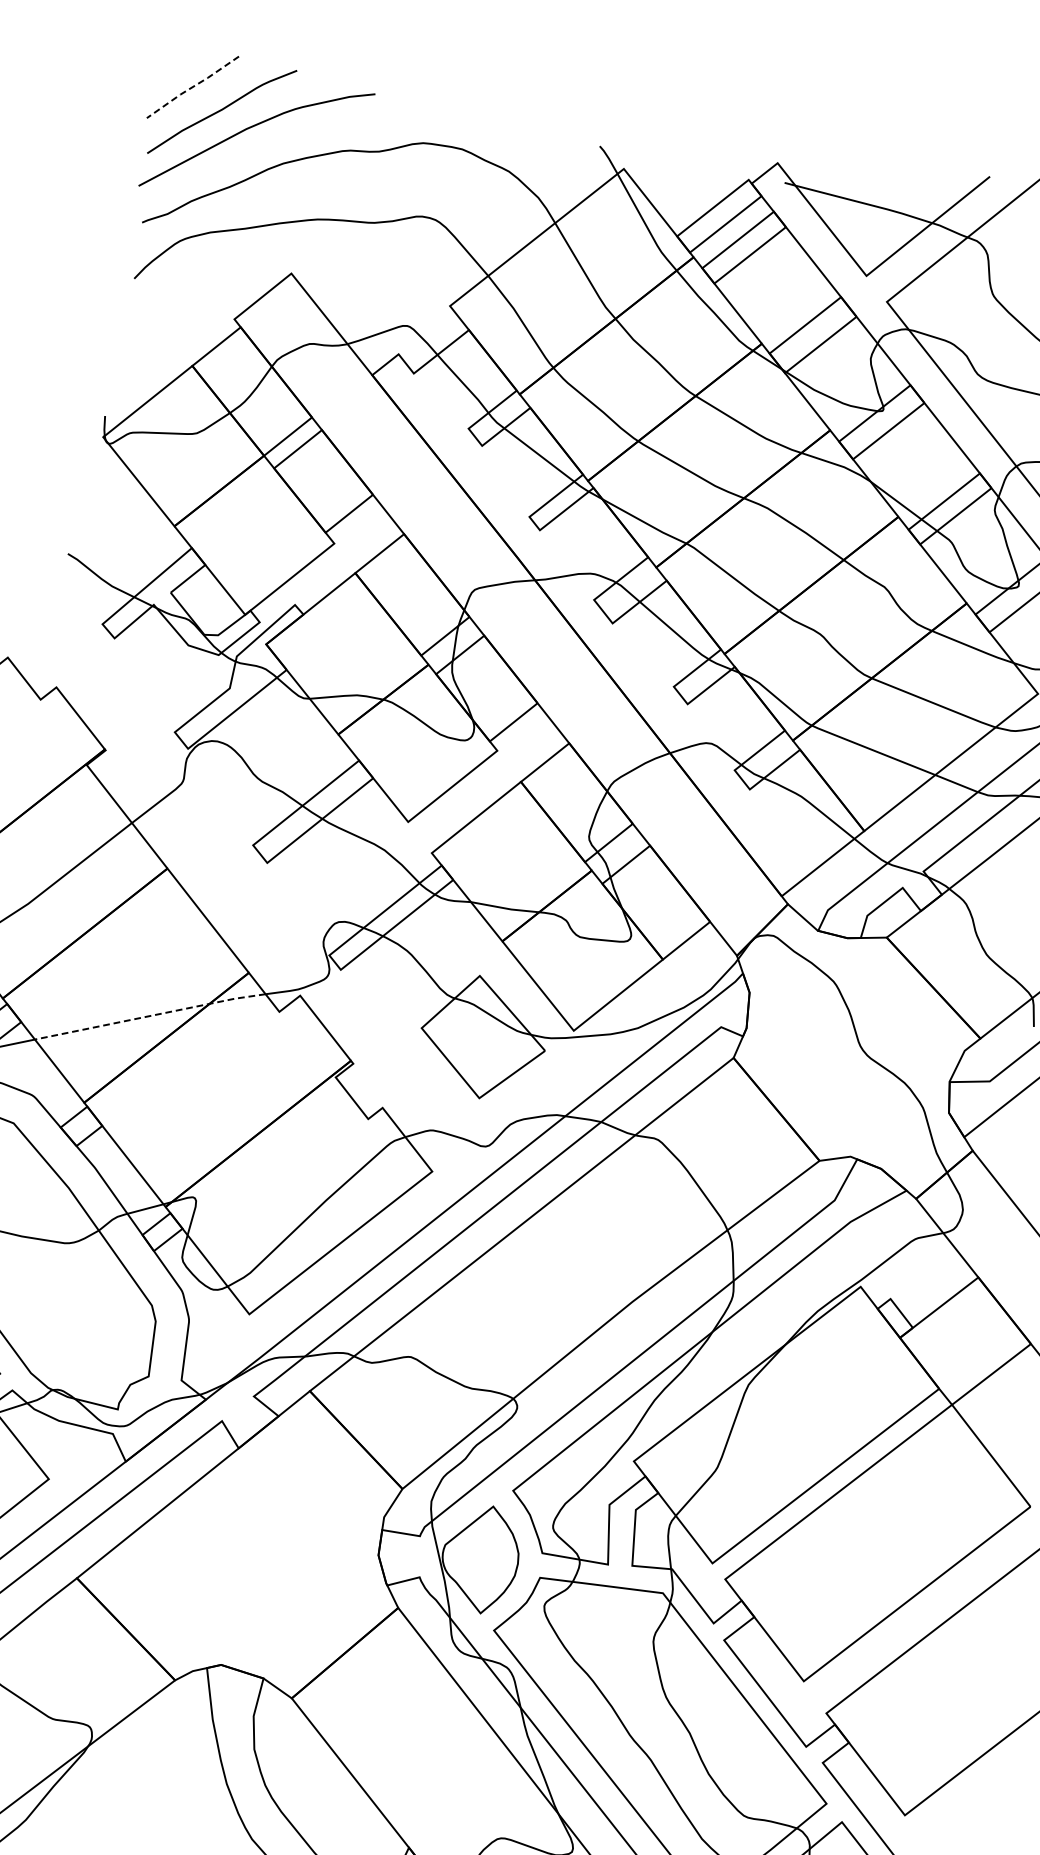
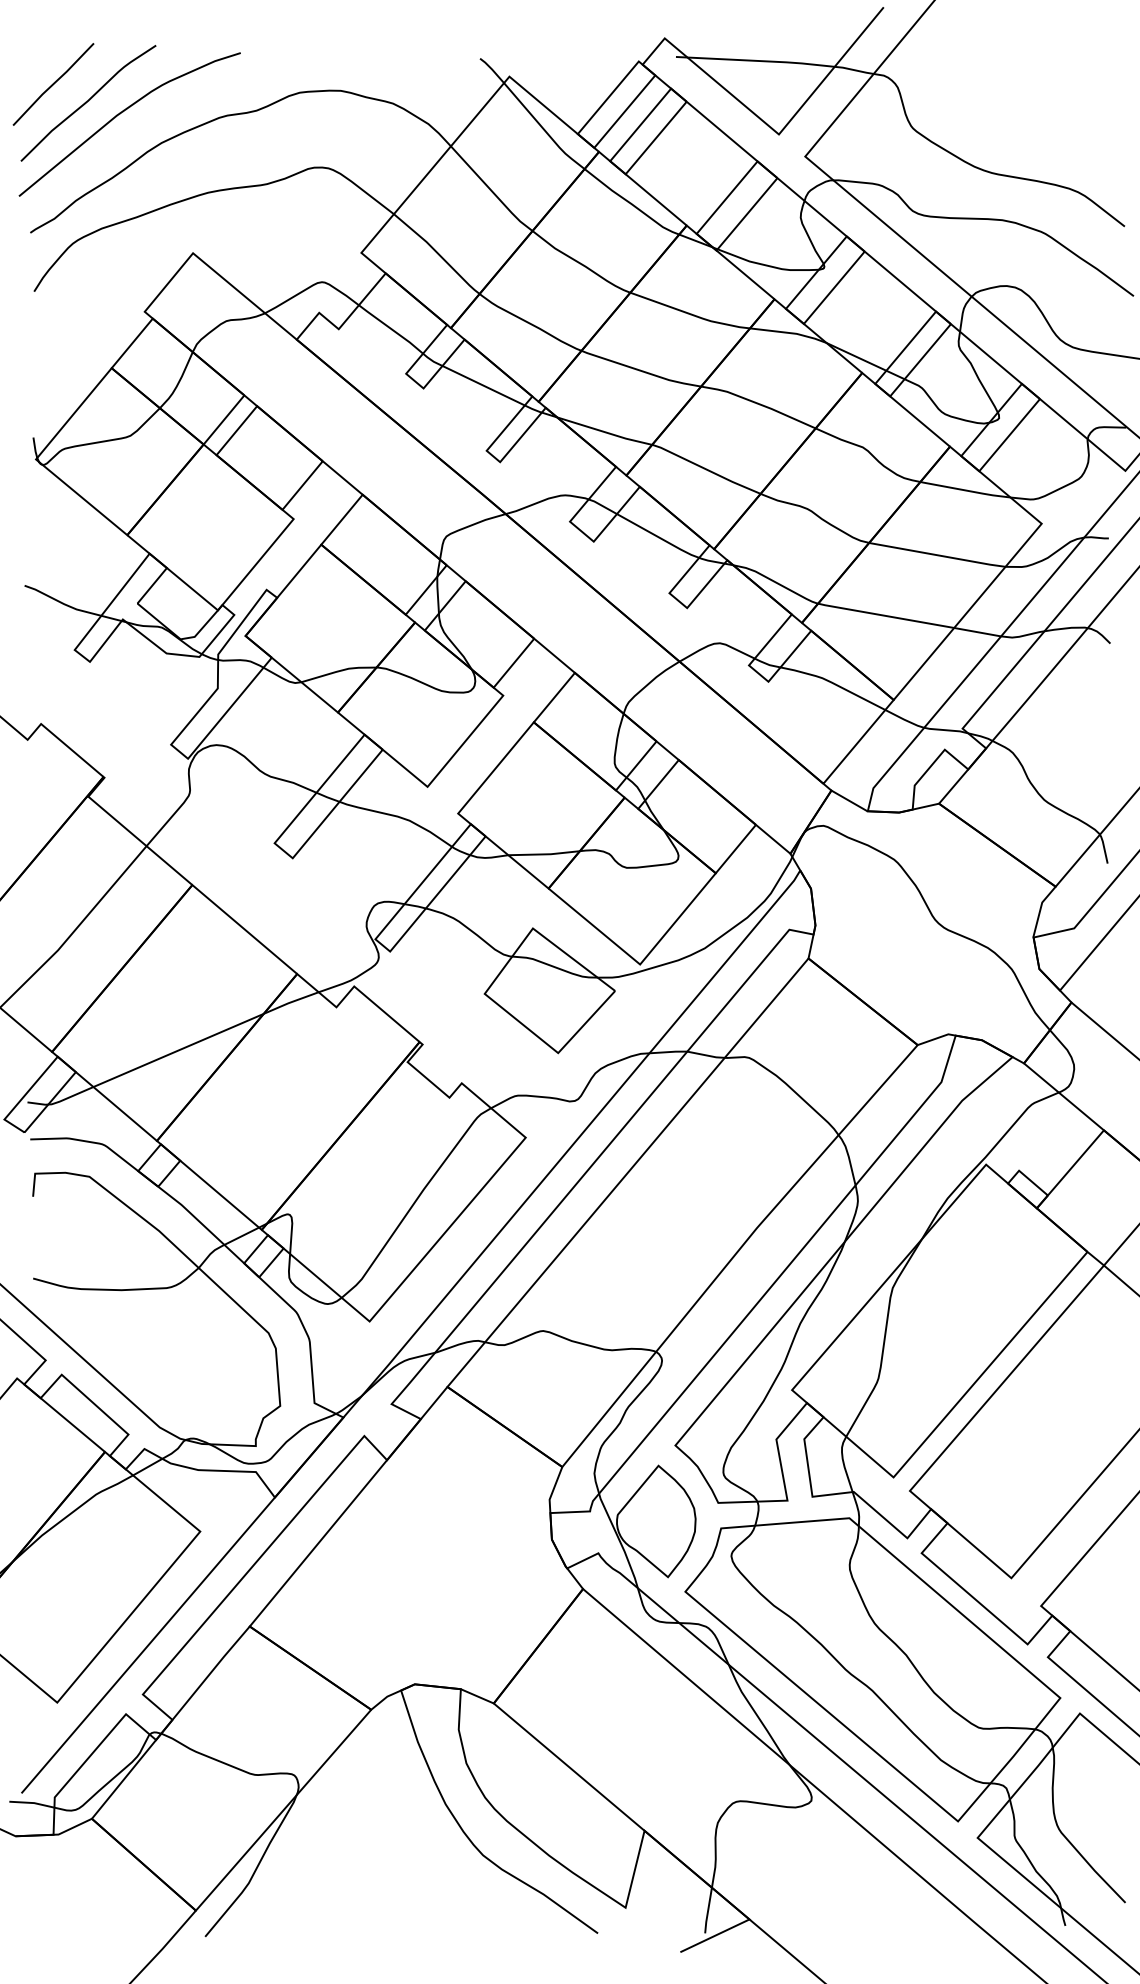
line: (192, 87) -> (53, 84), dashed -> solid
line: (150, 1015) -> (206, 1038), dashed -> solid

